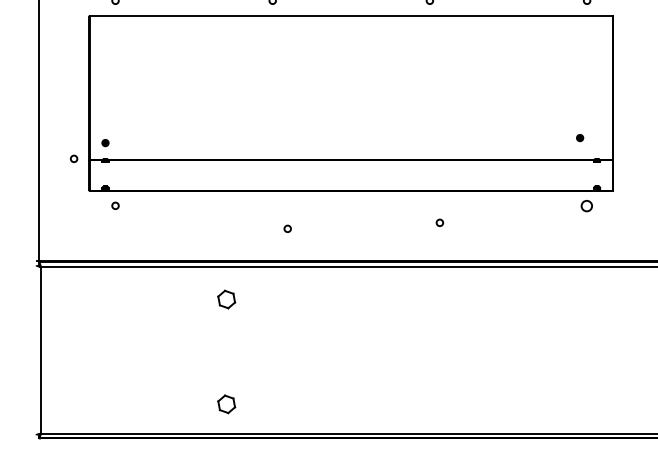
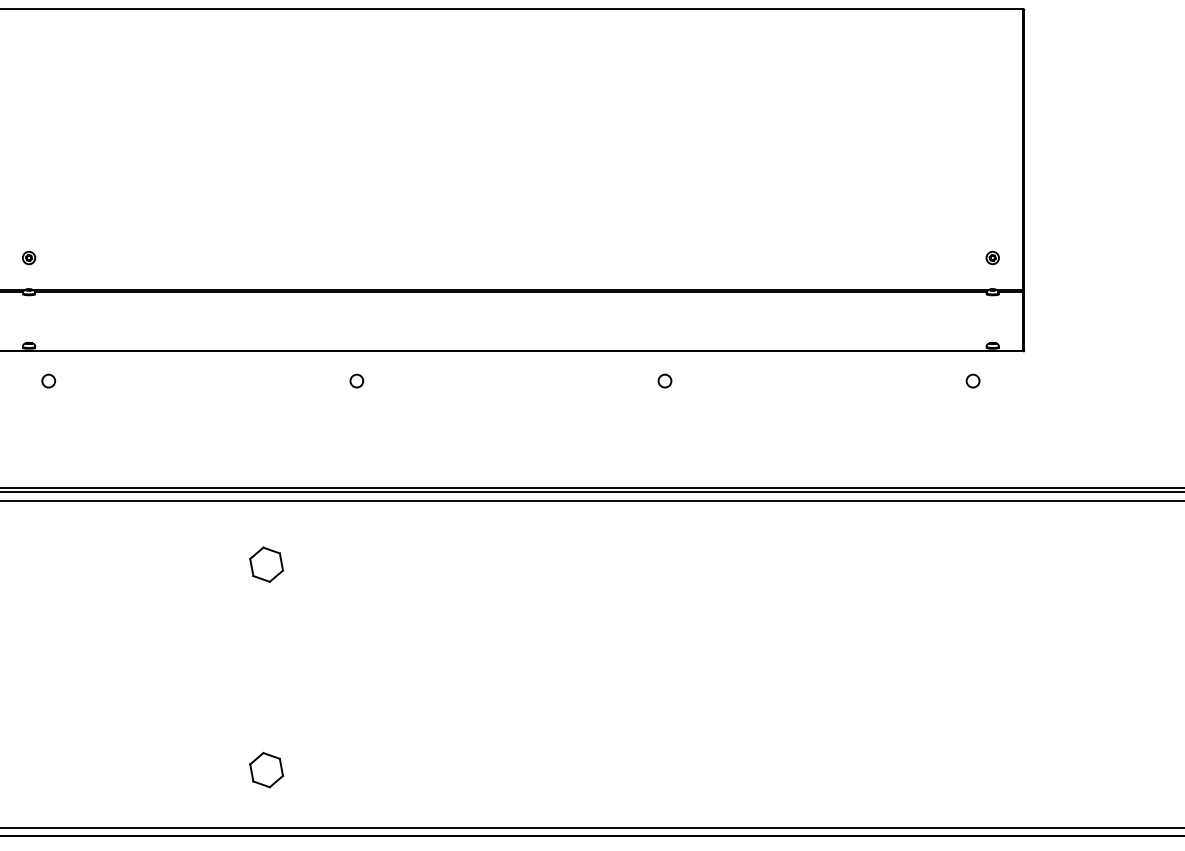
part: (580, 138) -> (993, 258), moved
circle: (587, 205) -> (973, 380), size x0.62
circle: (439, 222) -> (664, 380), moved
circle: (287, 228) -> (356, 380), moved

